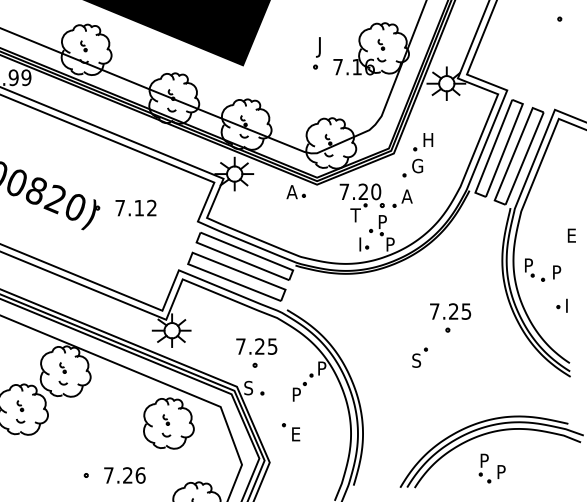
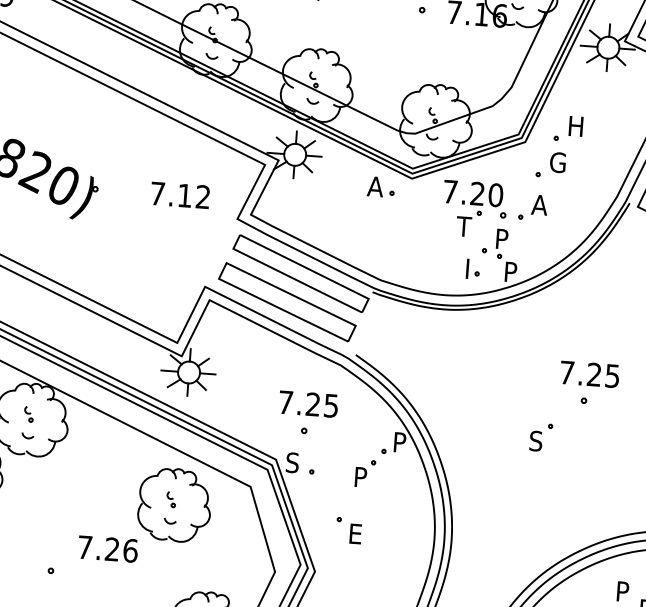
text: (135, 207) -> (179, 194), moved
text: (124, 475) -> (107, 549), moved

